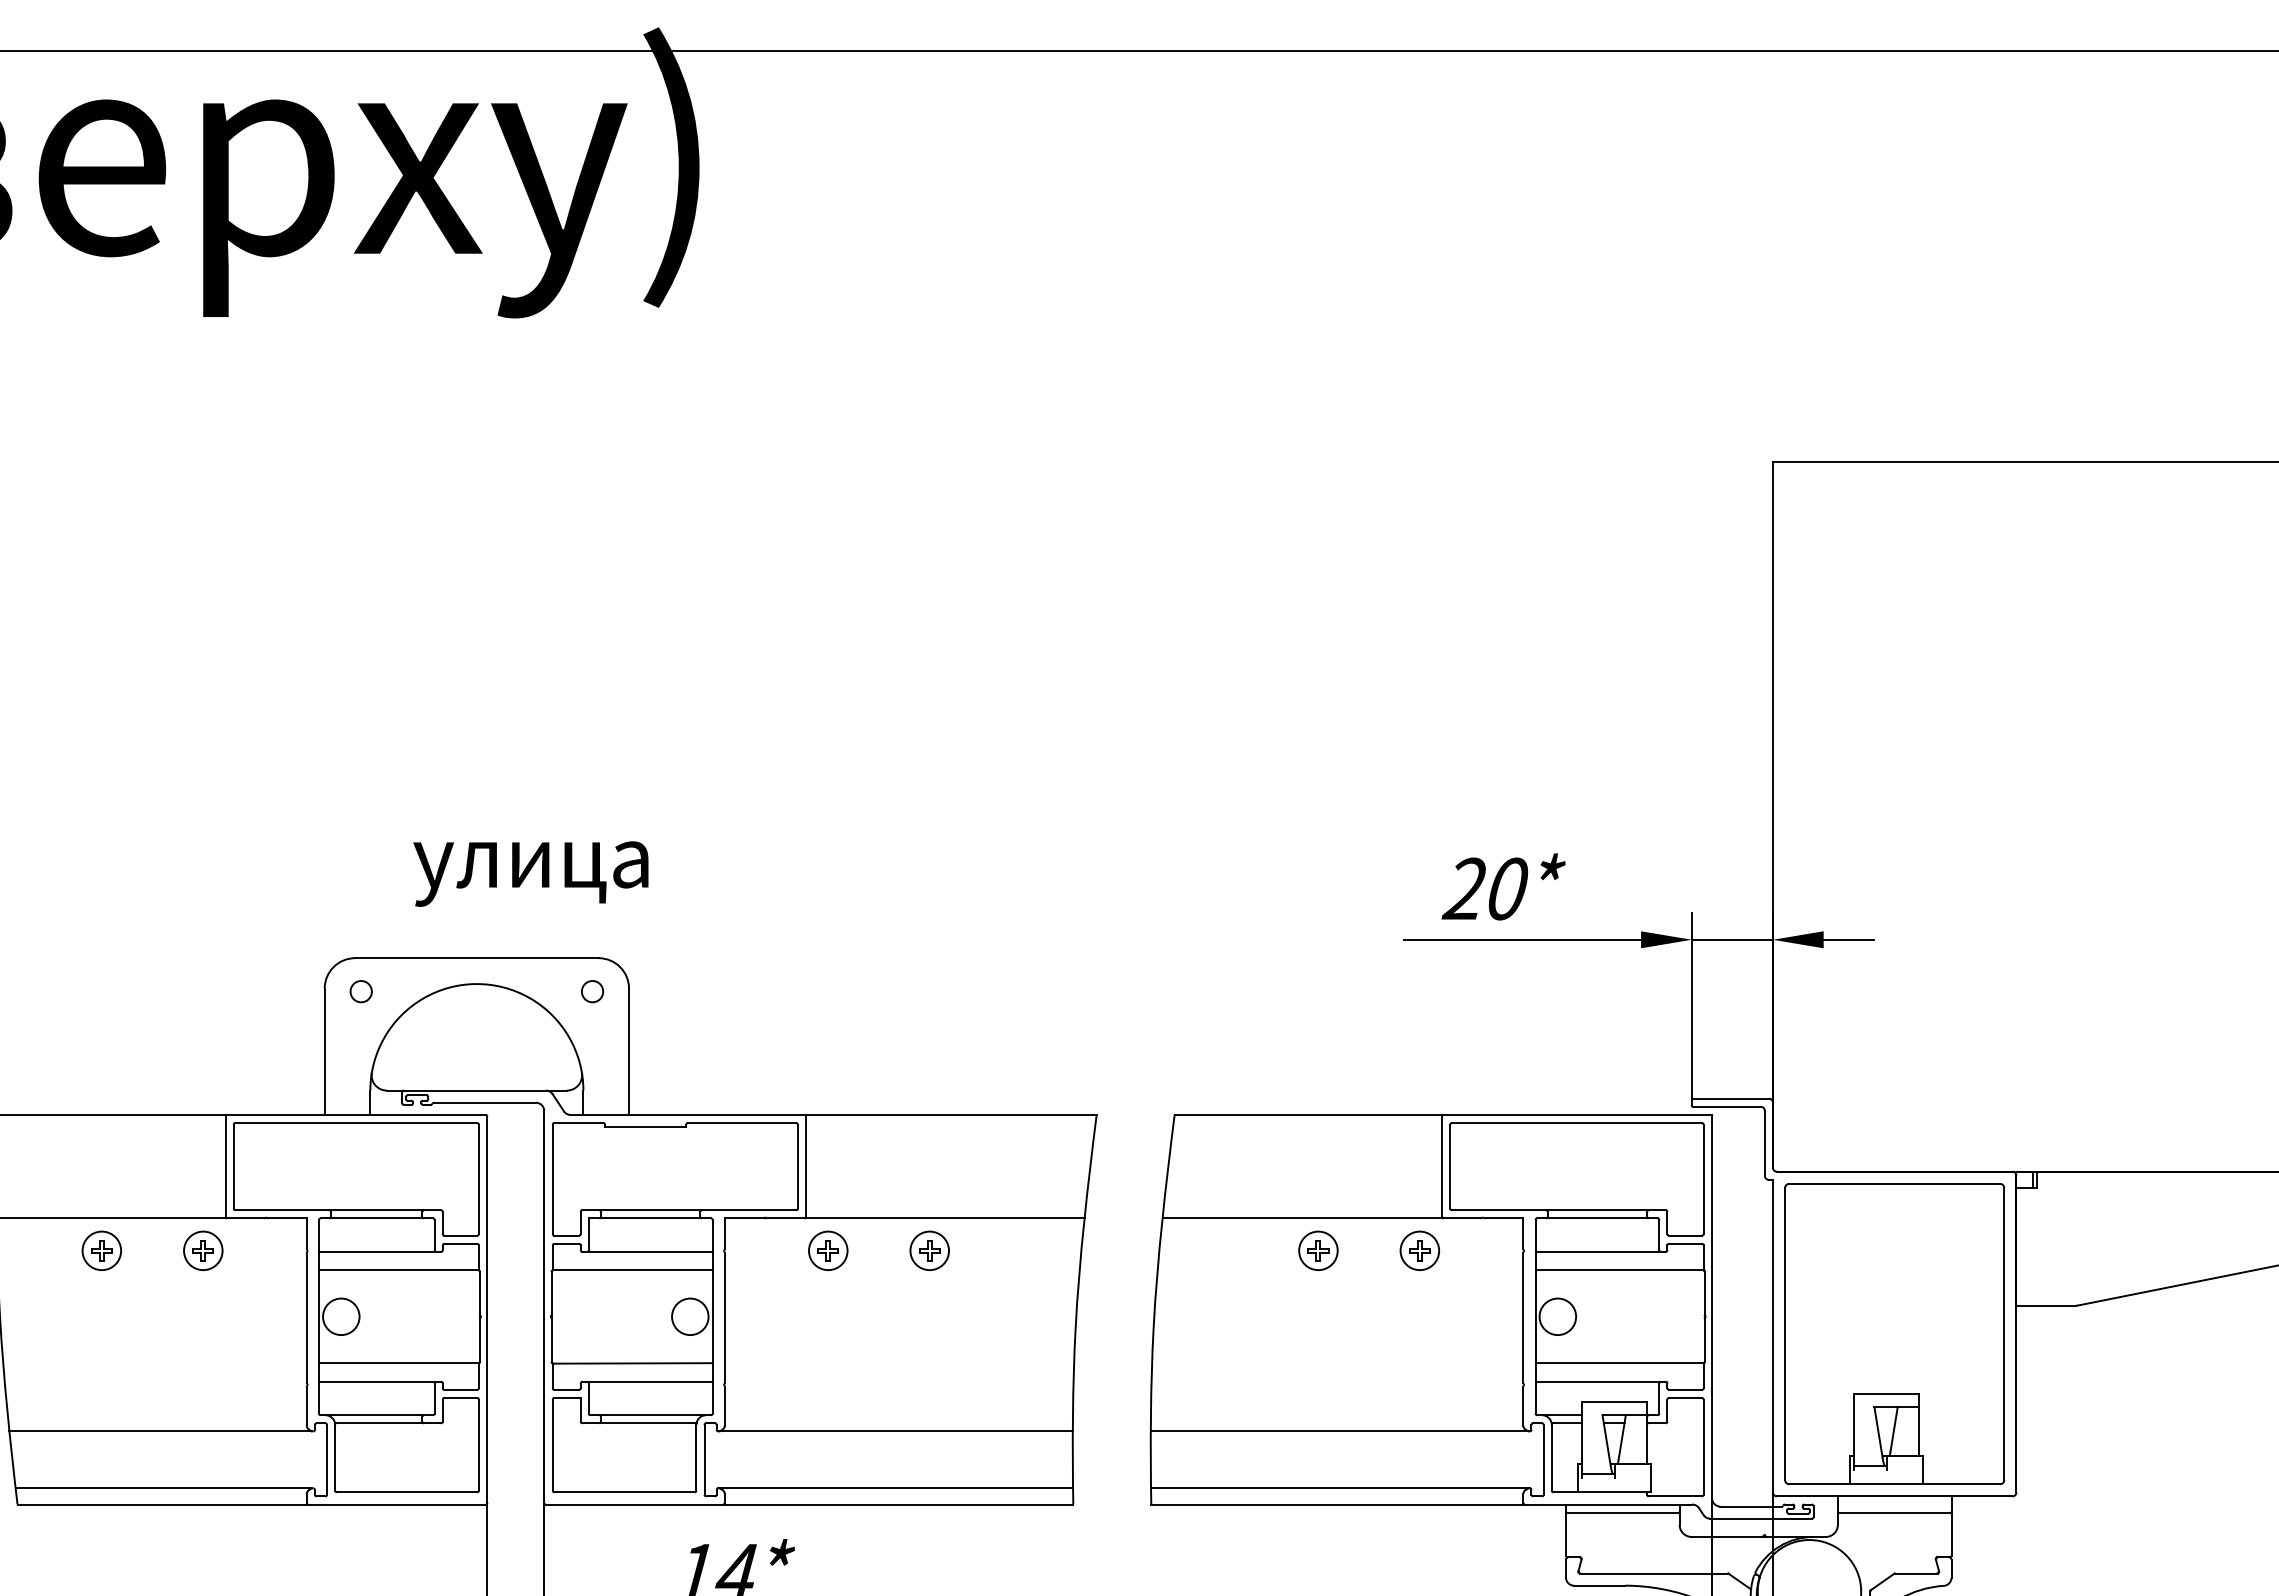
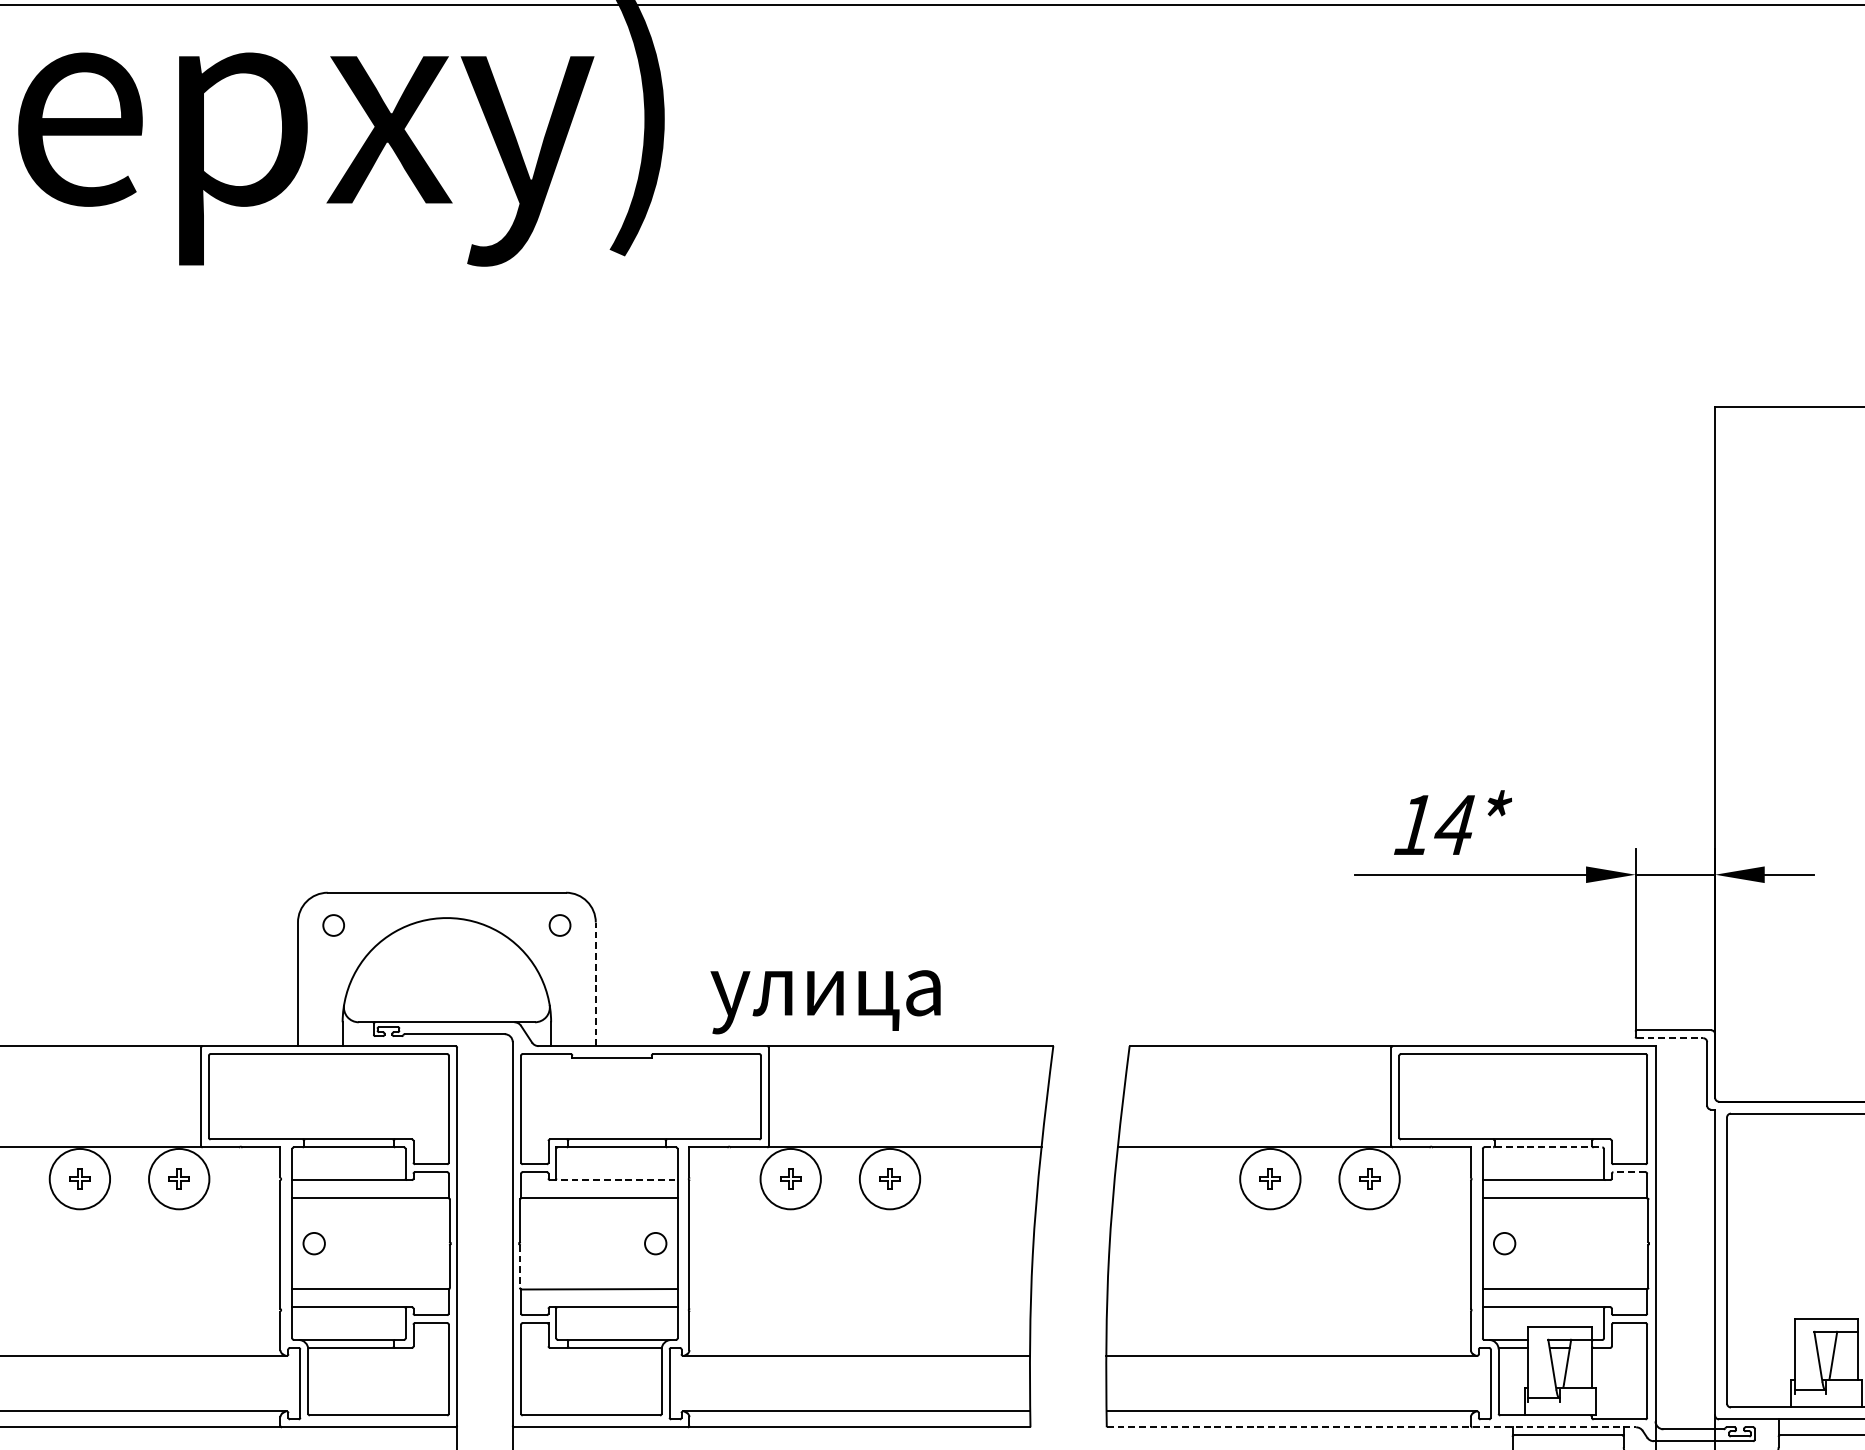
text: (530, 873) -> (825, 1001), moved
text: (1484, 888) -> (1432, 824), 20* -> 14*
line: (629, 1051) -> (596, 984), solid -> dashed
line: (1726, 1106) -> (1669, 1037), solid -> dashed
line: (1597, 1218) -> (1543, 1147), solid -> dashed
line: (1685, 1243) -> (1629, 1171), solid -> dashed
circle: (101, 1250) -> (79, 1178), size x1.6
circle: (203, 1250) -> (179, 1178), size x1.6
circle: (828, 1250) -> (790, 1178), size x1.6
circle: (929, 1250) -> (889, 1178), size x1.6
circle: (1318, 1250) -> (1270, 1178), size x1.6
circle: (1419, 1250) -> (1369, 1178), size x1.6
line: (647, 1251) -> (613, 1179), solid -> dashed
circle: (341, 1316) -> (314, 1243), size x0.6
circle: (690, 1316) -> (655, 1243), size x0.6
circle: (1557, 1316) -> (1504, 1243), size x0.6
line: (551, 1340) -> (519, 1266), solid -> dashed
line: (1421, 1504) -> (1371, 1427), solid -> dashed

